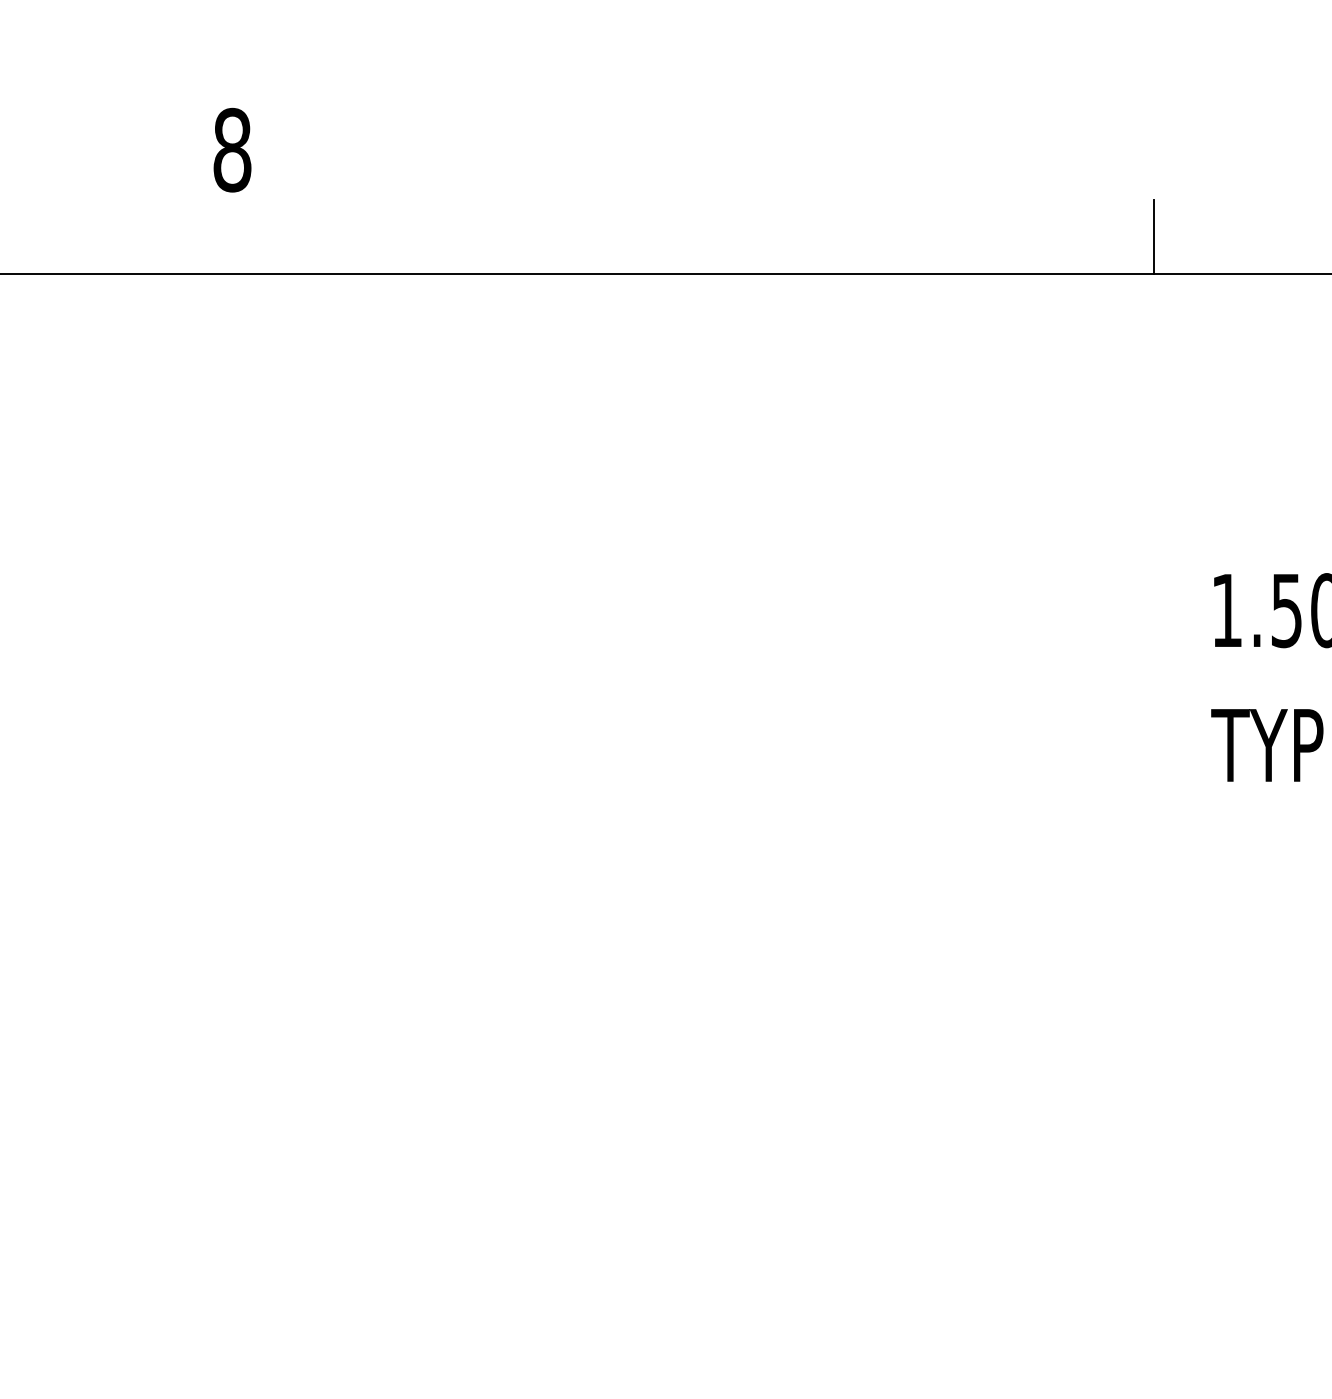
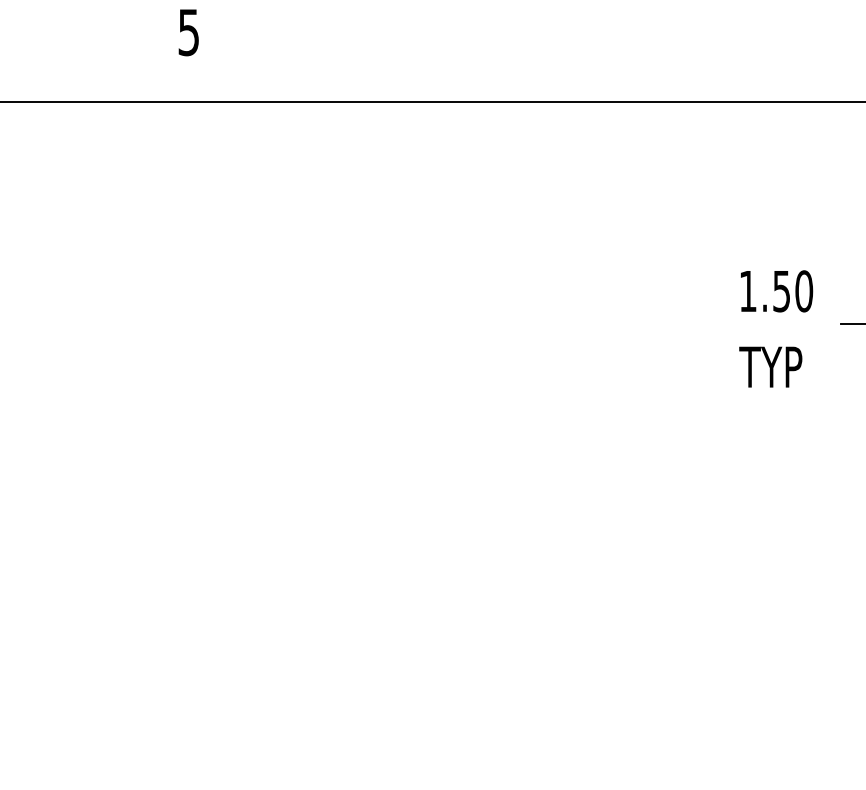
text: (231, 150) -> (188, 32), 8 -> 5
line: (1154, 237) -> (707, 81), removed

